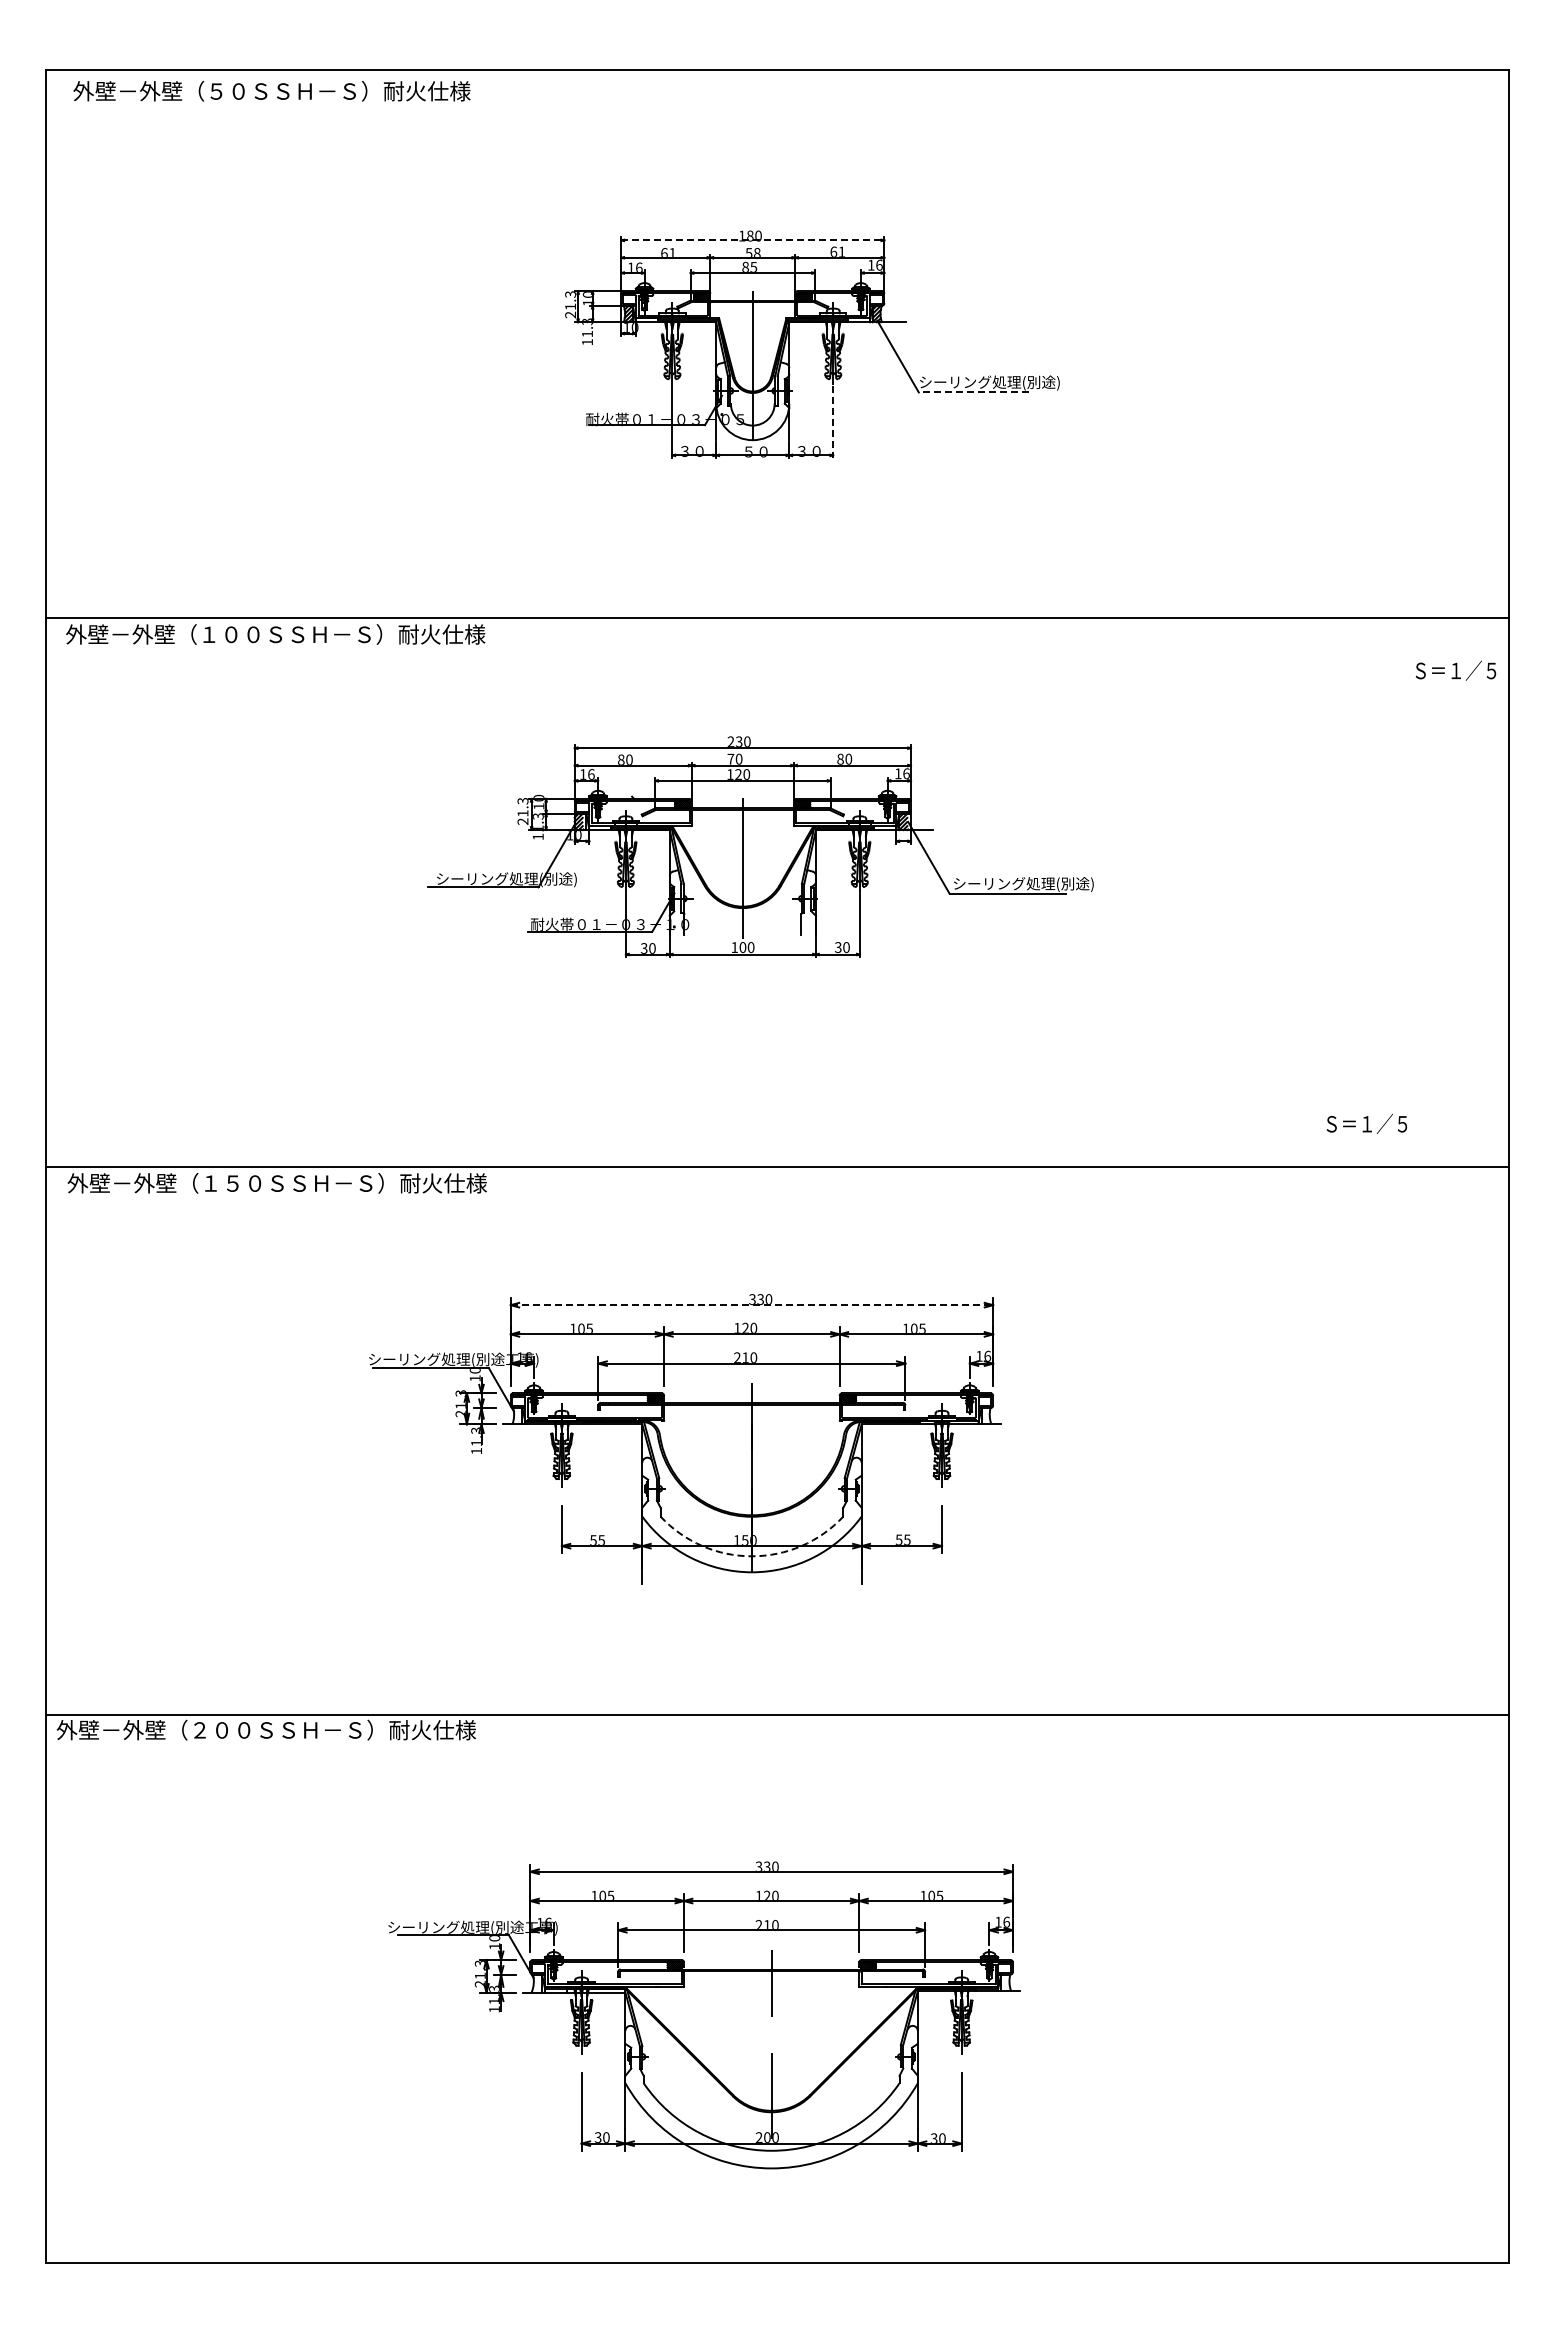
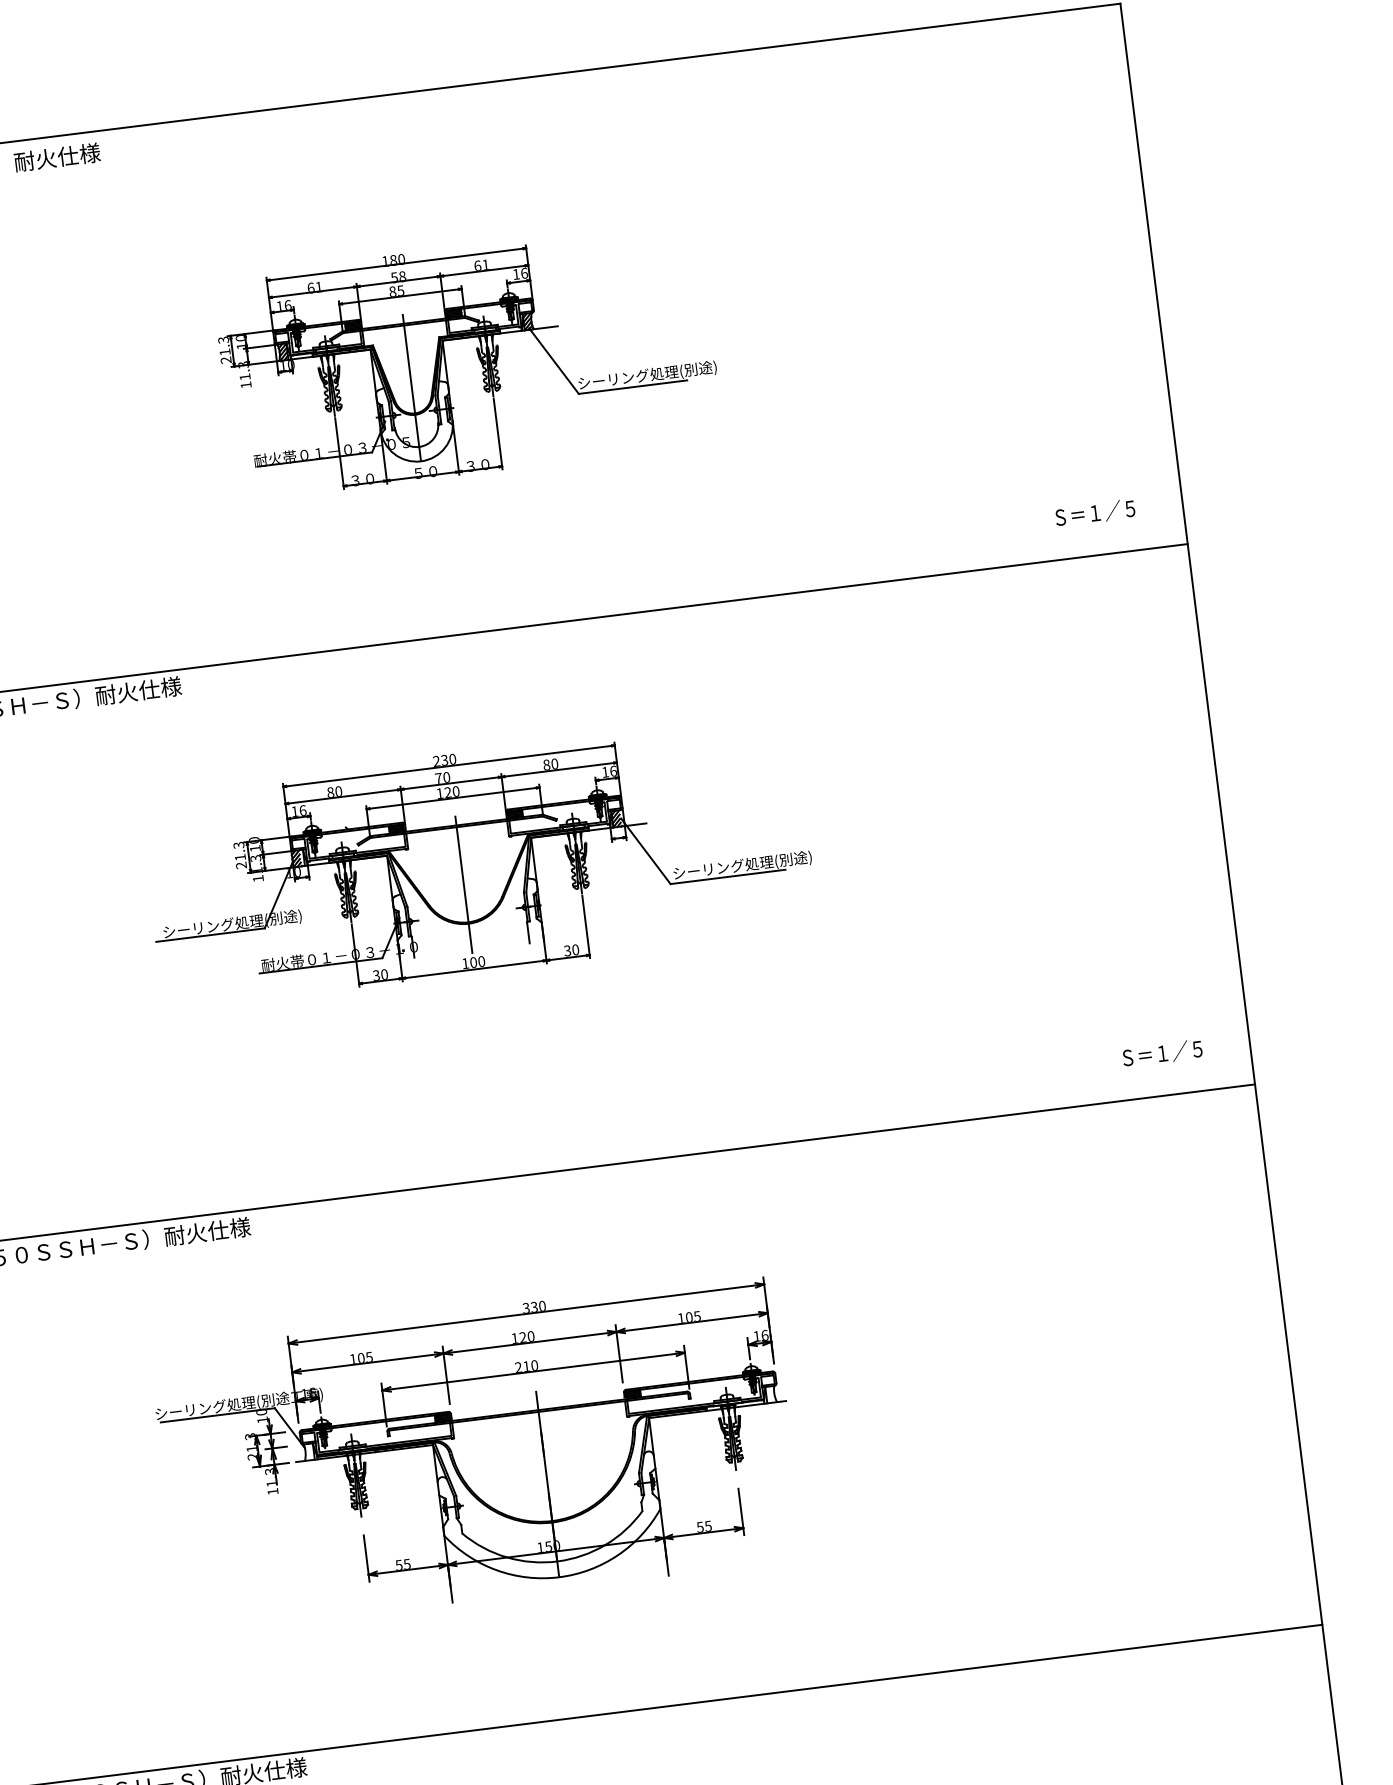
line: (752, 240) -> (396, 264), dashed -> solid
line: (973, 392) -> (632, 387), dashed -> solid
line: (833, 422) -> (498, 434), dashed -> solid
text: (1456, 670) -> (1095, 512), moved
text: (1366, 1123) -> (1162, 1052), moved
line: (752, 1305) -> (526, 1314), dashed -> solid
arc: (751, 1556) -> (556, 1561), dashed -> solid

